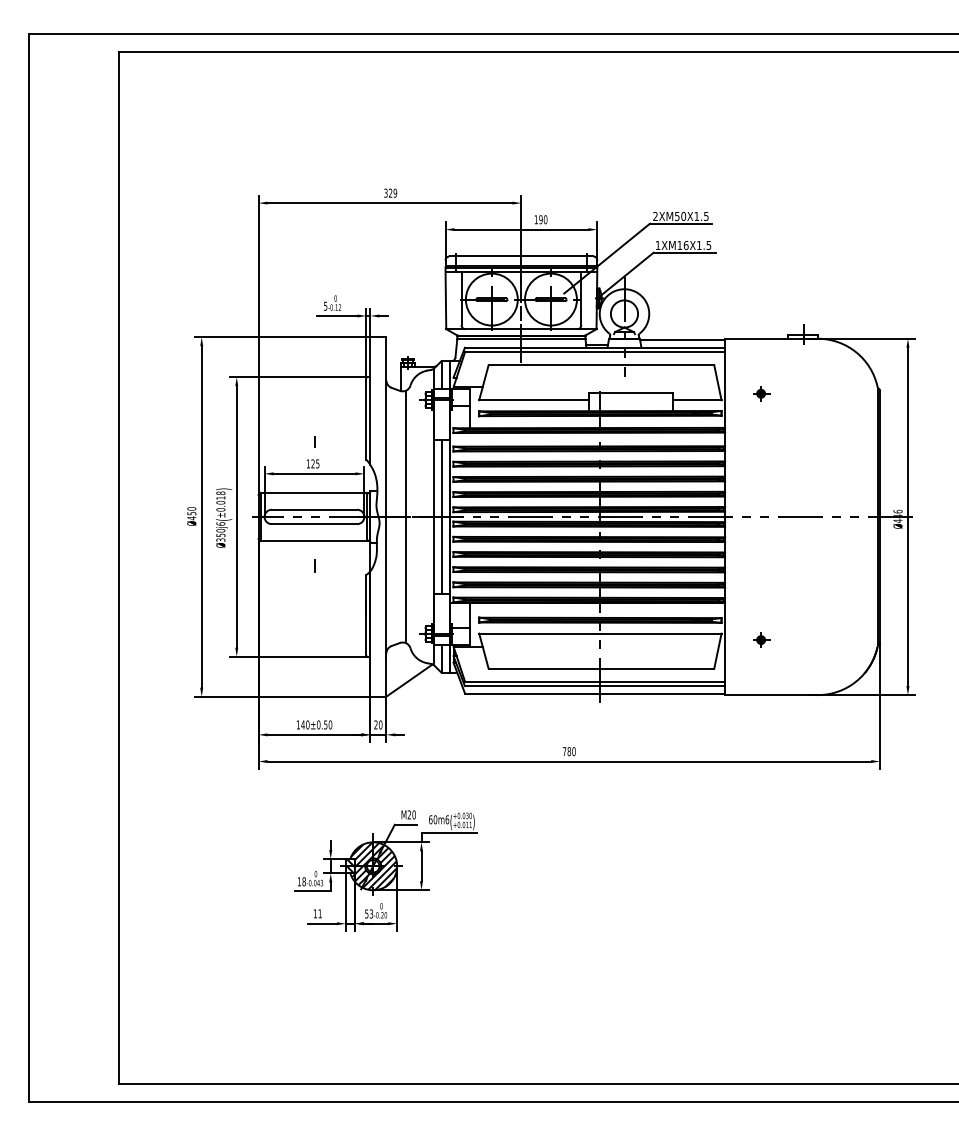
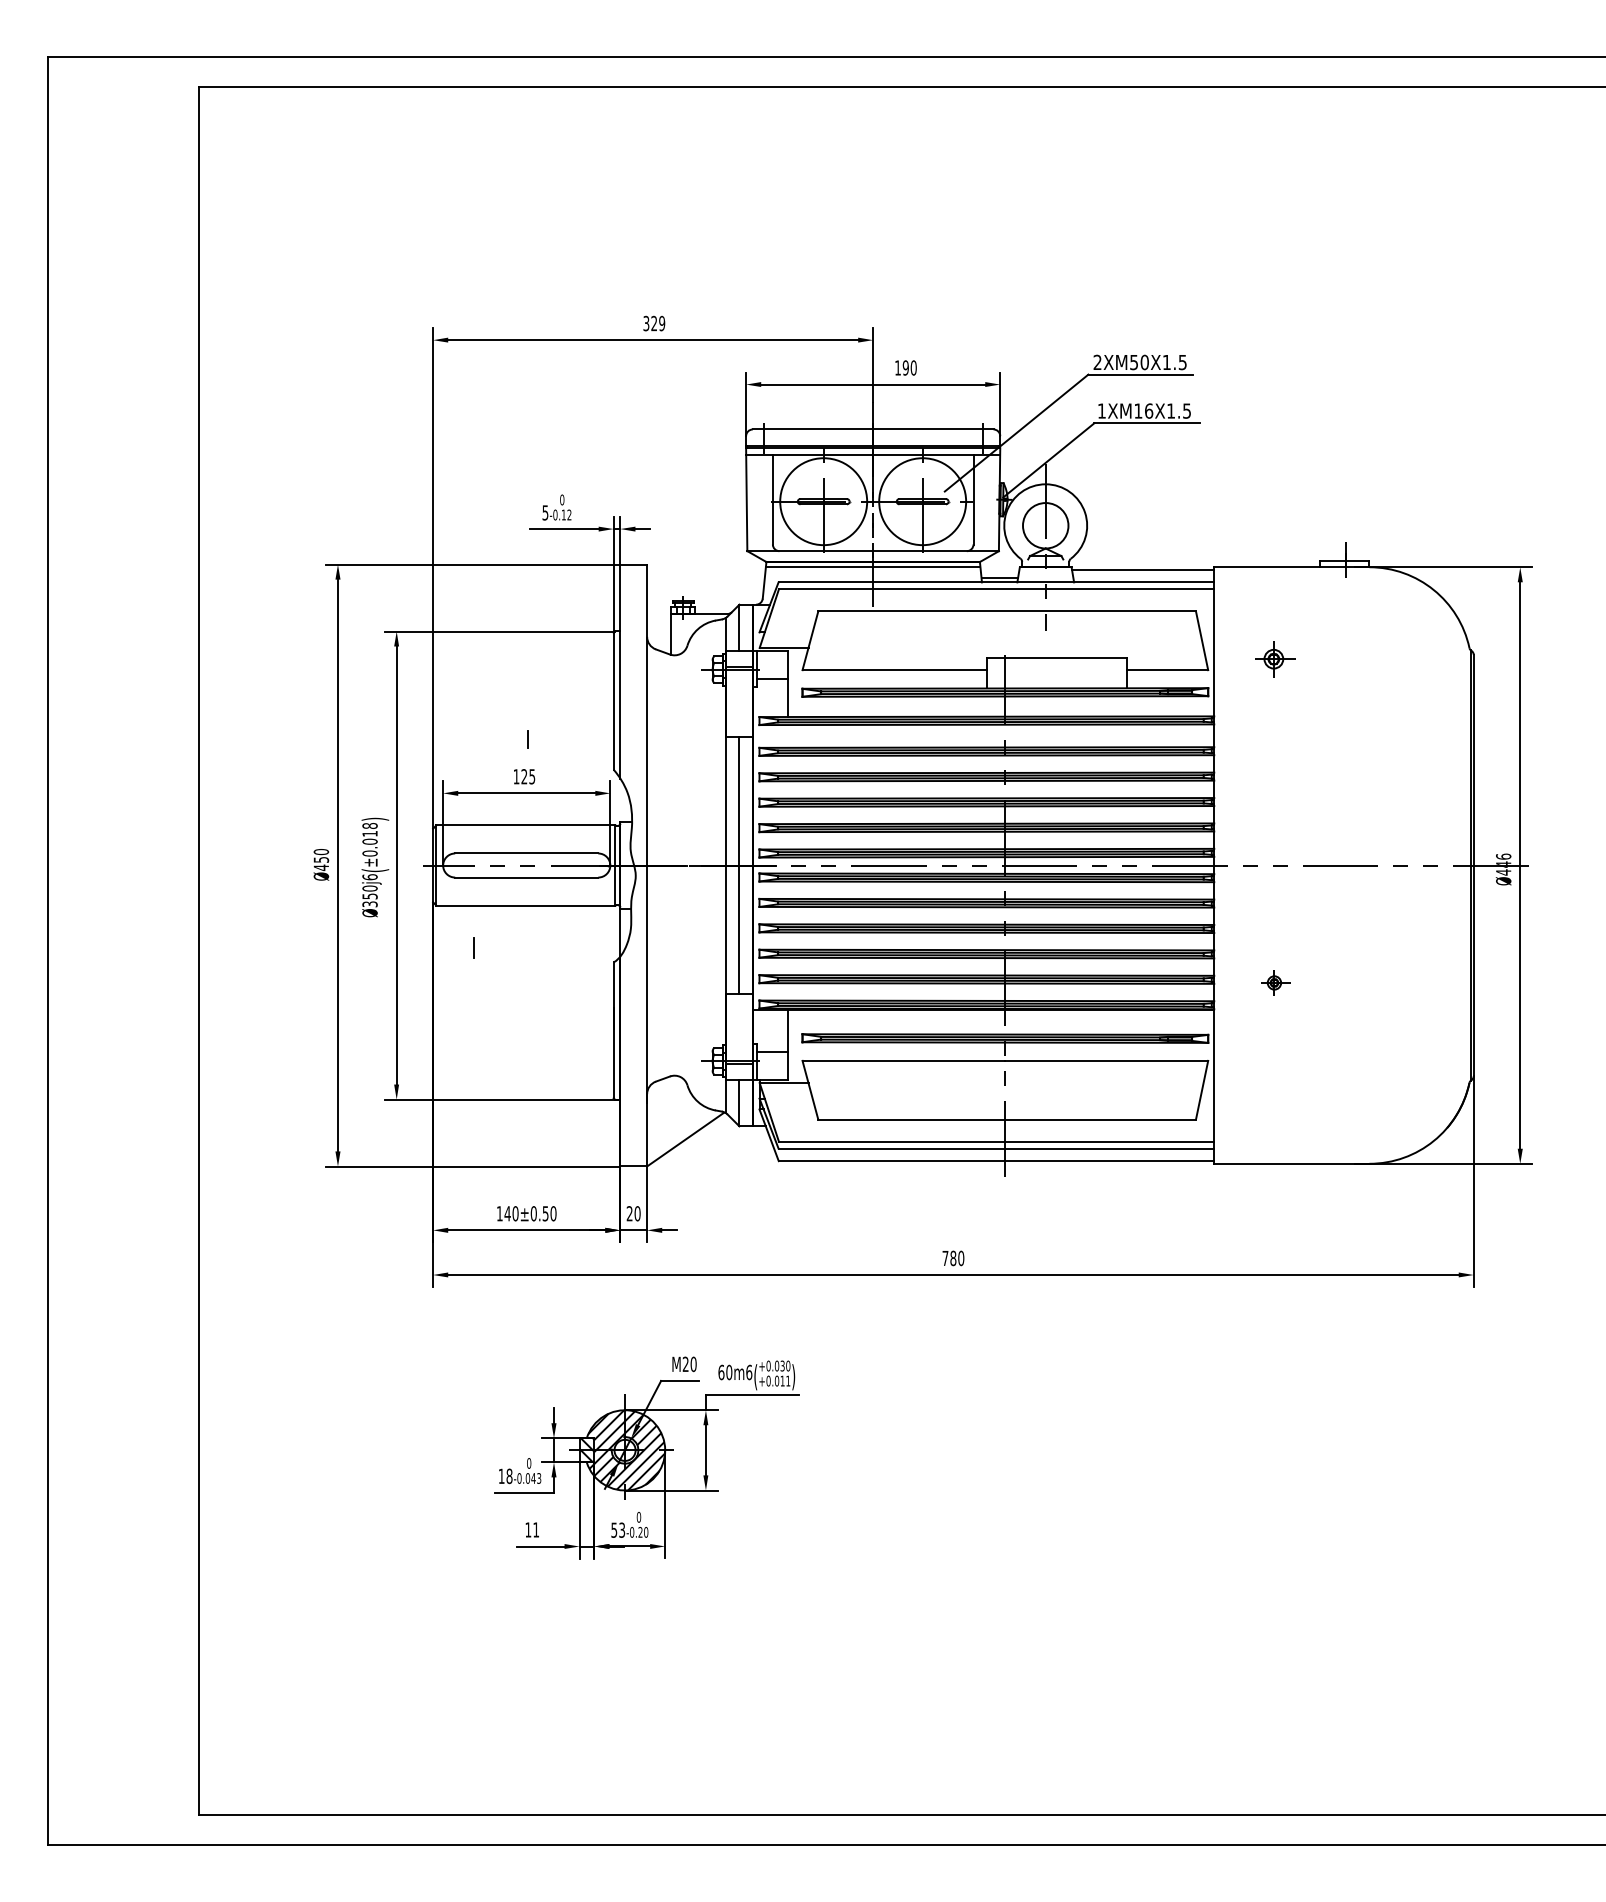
part: (761, 393) -> (1275, 658), size x1.4
line: (405, 516) -> (679, 864), removed
line: (314, 565) -> (473, 946), moved
part: (761, 639) -> (1275, 981), moved

